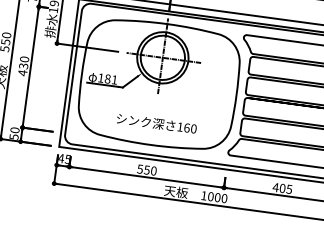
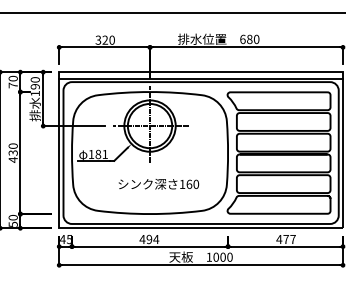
text: (156, 123) -> (158, 184), moved
text: (147, 170) -> (149, 239), 550 -> 494
text: (285, 188) -> (289, 239), 405 -> 477

